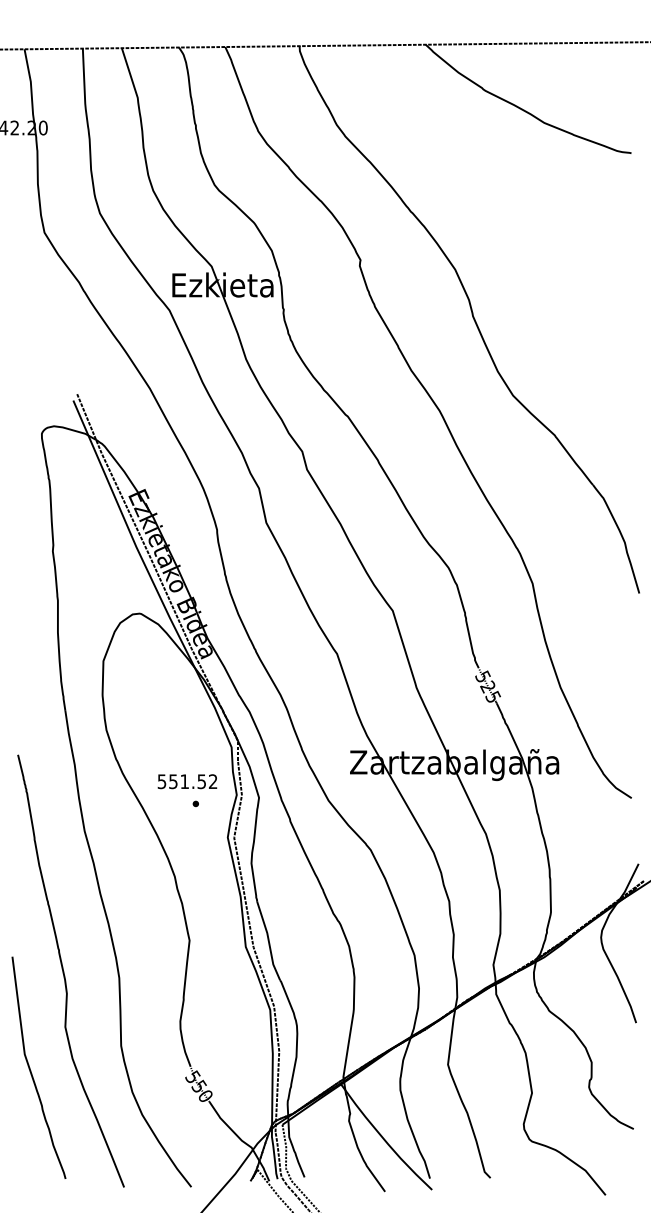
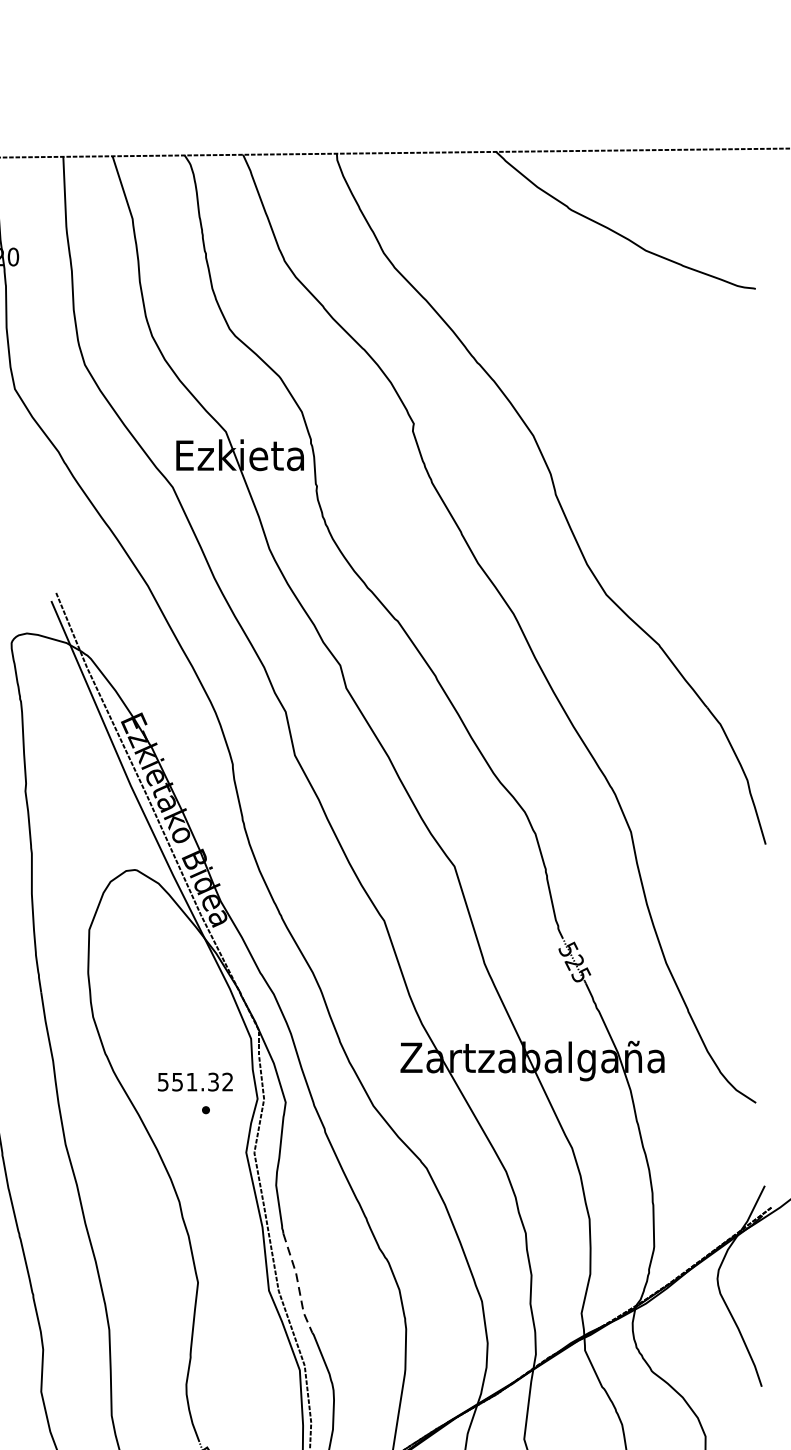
text: (202, 781) -> (214, 1081), 551.52 -> 551.32
line: (268, 941) -> (297, 1283), solid -> dashed

